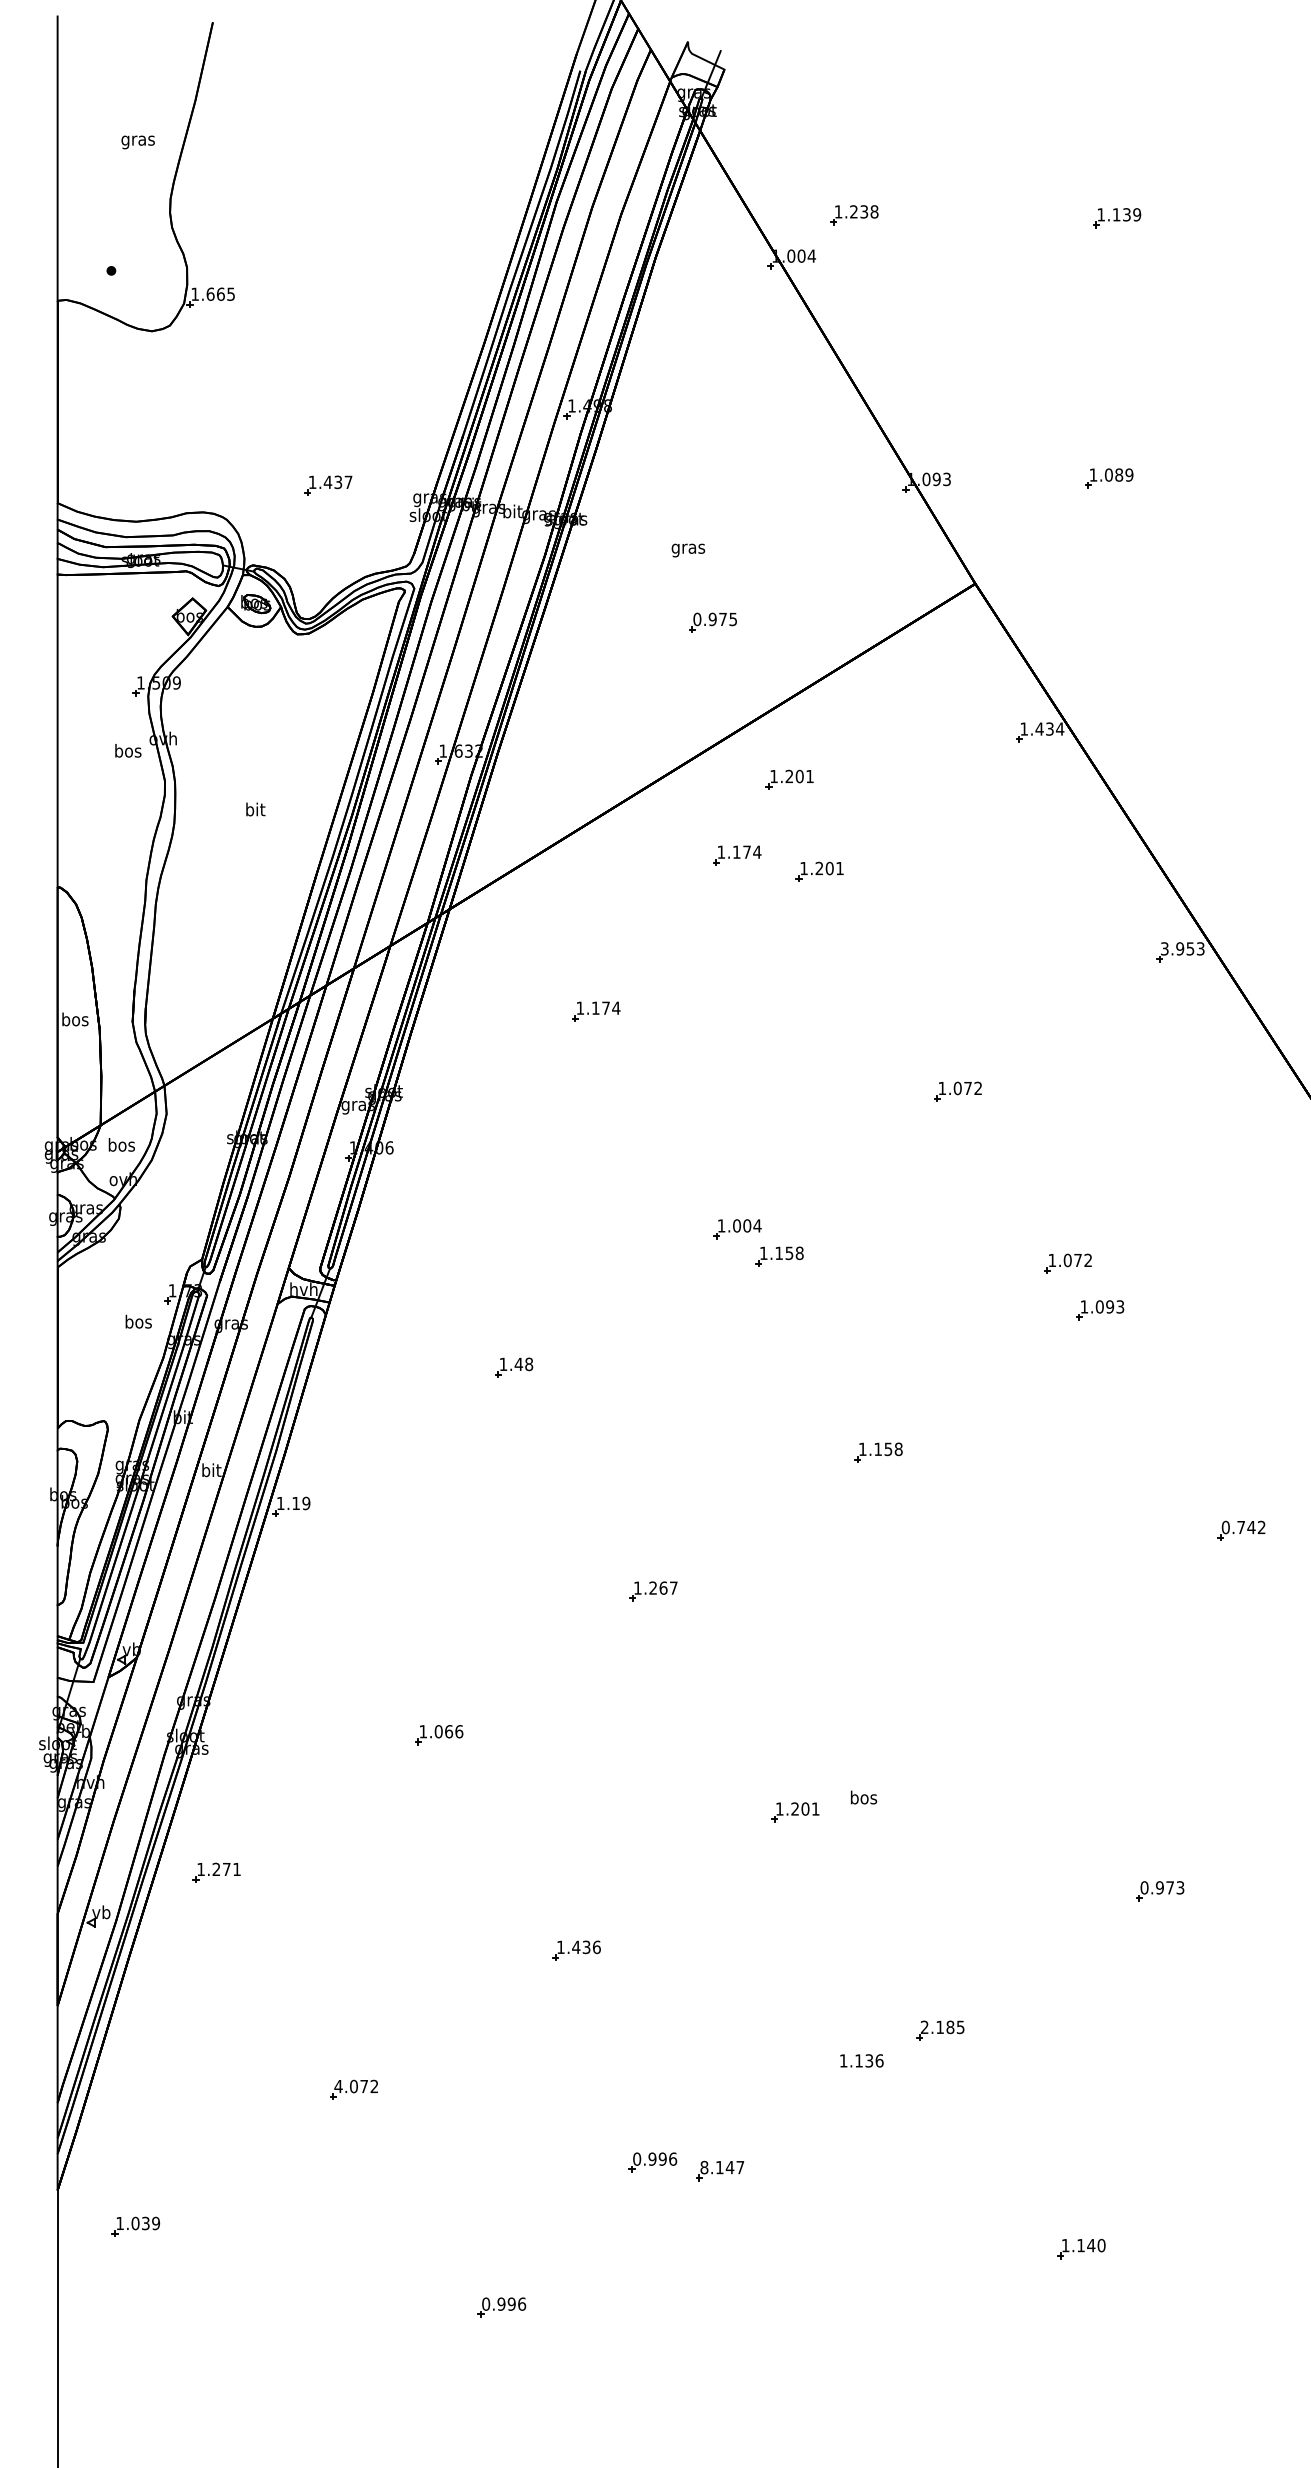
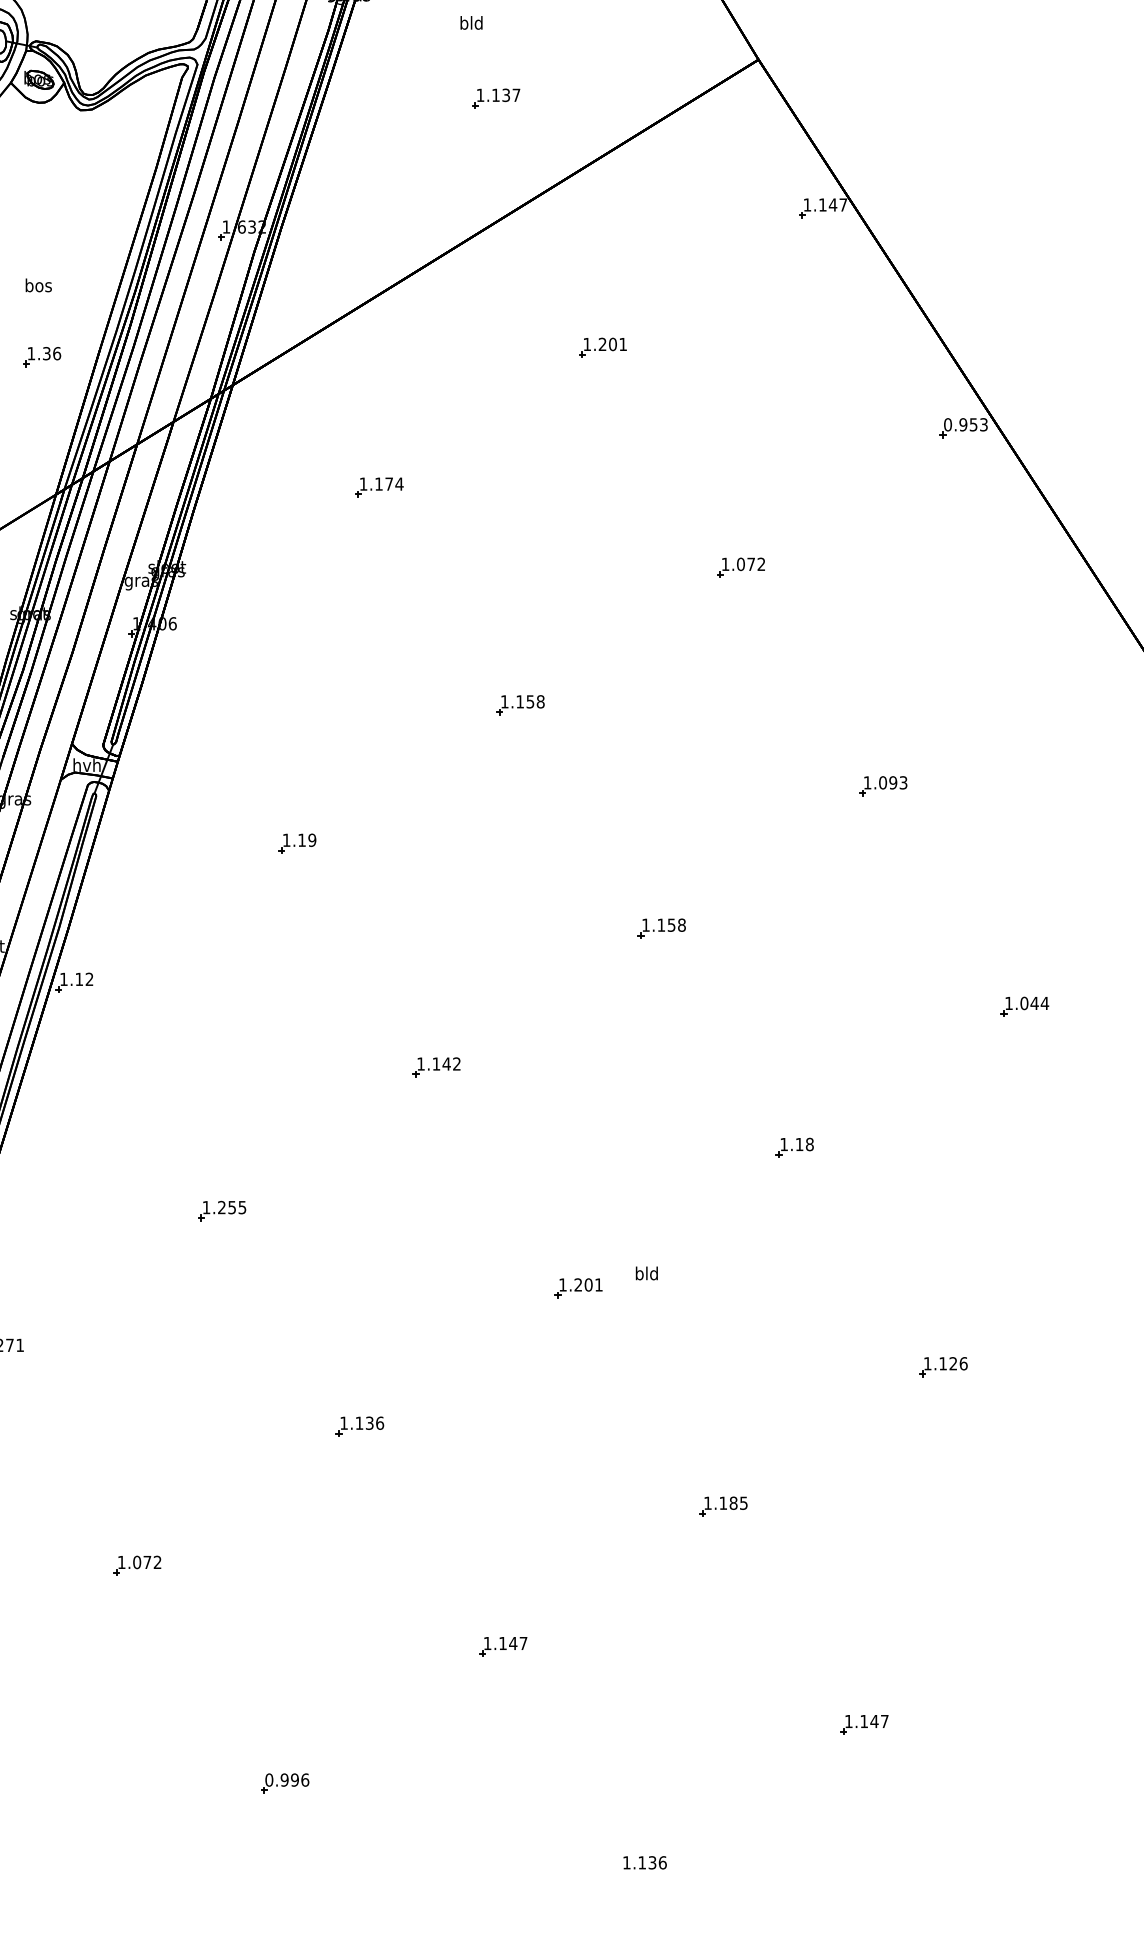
text: (688, 548) -> (471, 24), gras -> bld
text: (714, 619) -> (497, 95), 0.975 -> 1.137
text: (1049, 728) -> (832, 204), 1.434 -> 1.147
part: (789, 779) -> (572, 255), removed
text: (255, 809) -> (38, 285), bit -> bos
part: (737, 855) -> (520, 331), removed
part: (258, 881) -> (41, 357), added
text: (1164, 948) -> (947, 424), 3.953 -> 0.953
text: (747, 1225) -> (530, 701), 1.004 -> 1.158
part: (779, 1256) -> (562, 732), removed
part: (1067, 1263) -> (850, 739), removed
text: (523, 1364) -> (306, 840), 1.48 -> 1.19
text: (306, 1503) -> (89, 979), 1.19 -> 1.12
text: (1243, 1527) -> (1026, 1003), 0.742 -> 1.044
text: (663, 1587) -> (446, 1063), 1.267 -> 1.142
part: (1011, 1671) -> (794, 1147), added
text: (448, 1731) -> (231, 1207), 1.066 -> 1.255
text: (863, 1797) -> (646, 1273), bos -> bld
text: (1162, 1887) -> (945, 1363), 0.973 -> 1.126
text: (576, 1946) -> (359, 1422), 1.436 -> 1.136
text: (924, 2026) -> (707, 1502), 2.185 -> 1.185
text: (861, 2060) -> (644, 1862), moved
text: (338, 2086) -> (121, 1562), 4.072 -> 1.072
part: (652, 2162) -> (435, 1638), removed
text: (704, 2167) -> (487, 1643), 8.147 -> 1.147
text: (1101, 2245) -> (884, 1721), 1.140 -> 1.147

